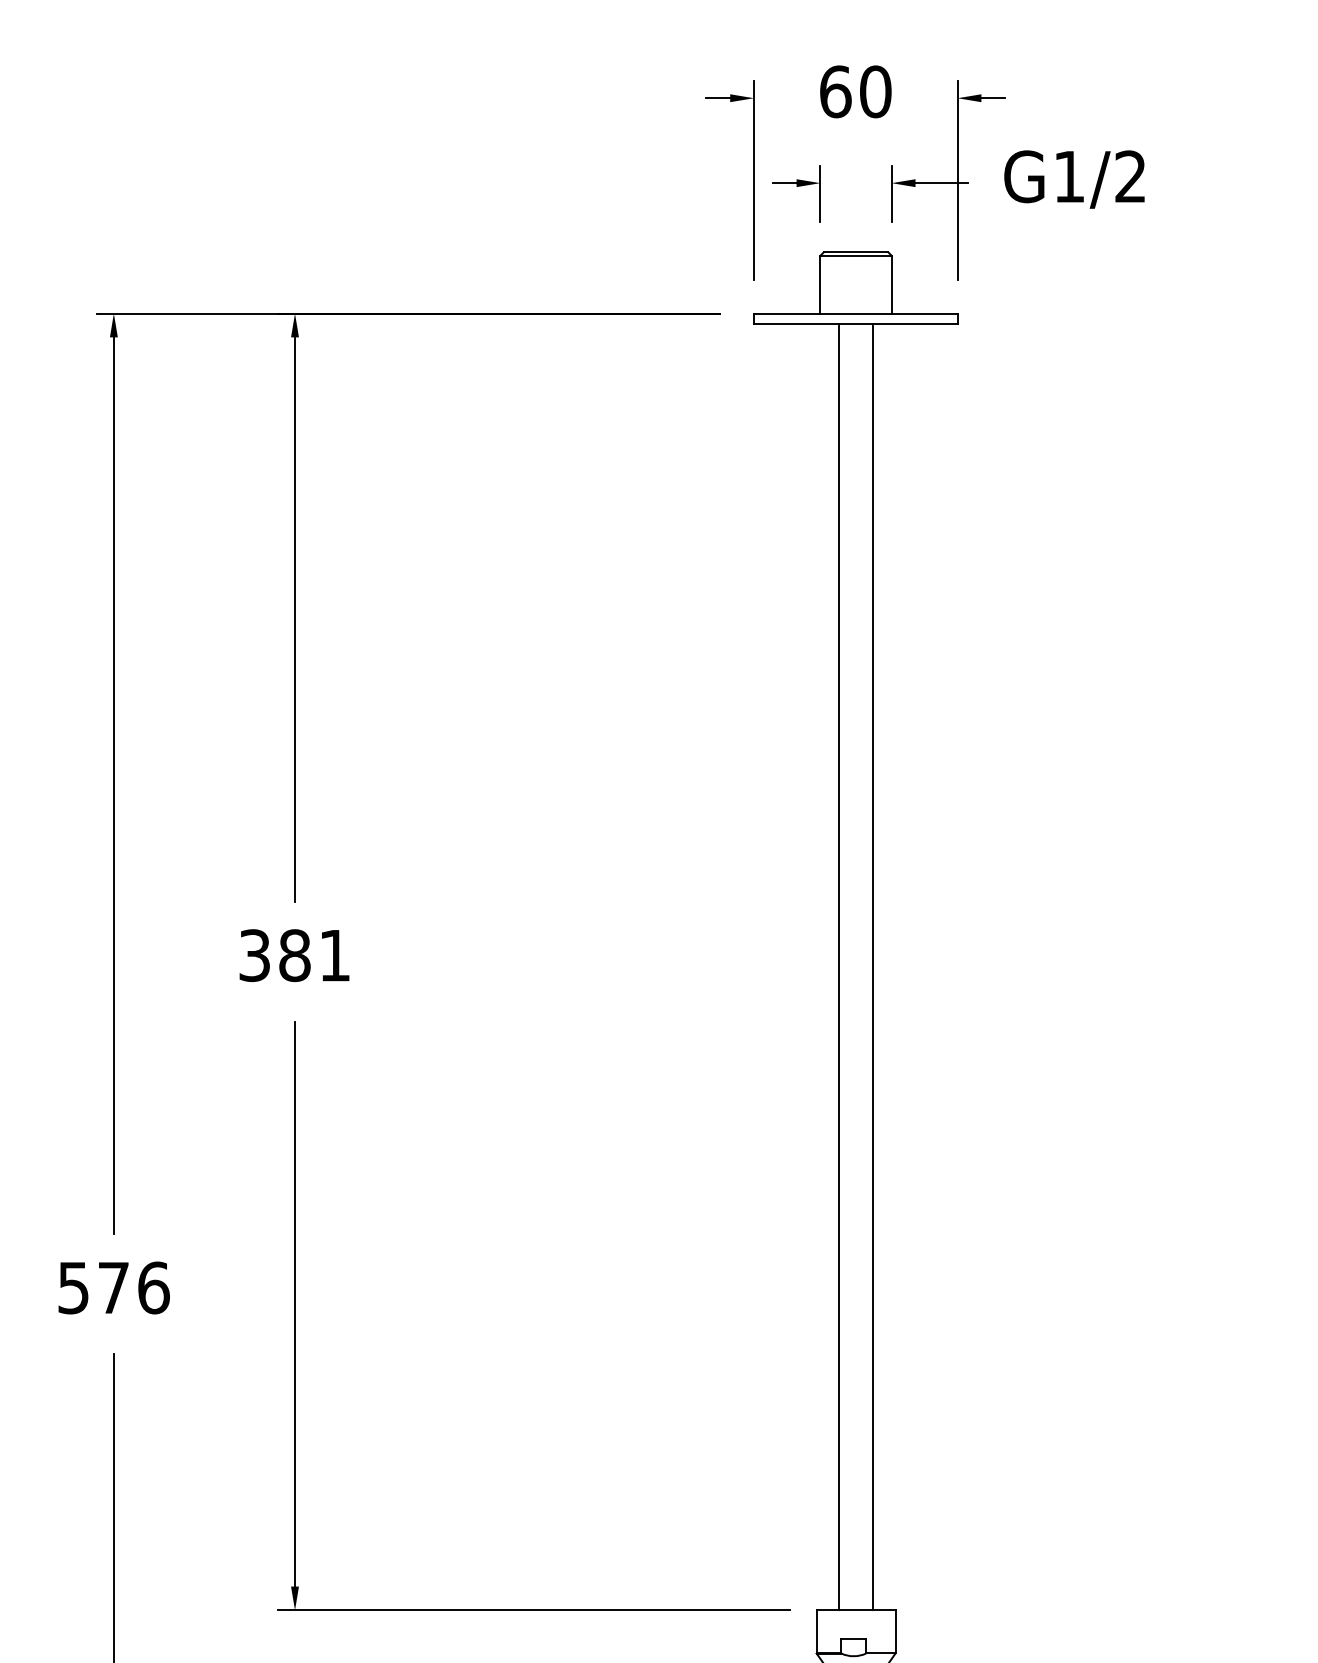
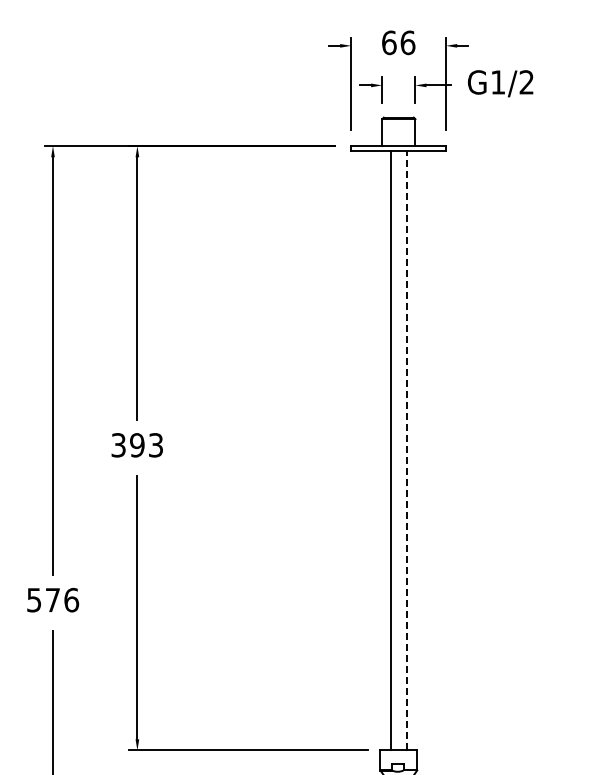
text: (874, 91) -> (407, 42), 60 -> 66
text: (314, 955) -> (146, 445), 381 -> 393
line: (872, 966) -> (406, 450), solid -> dashed

